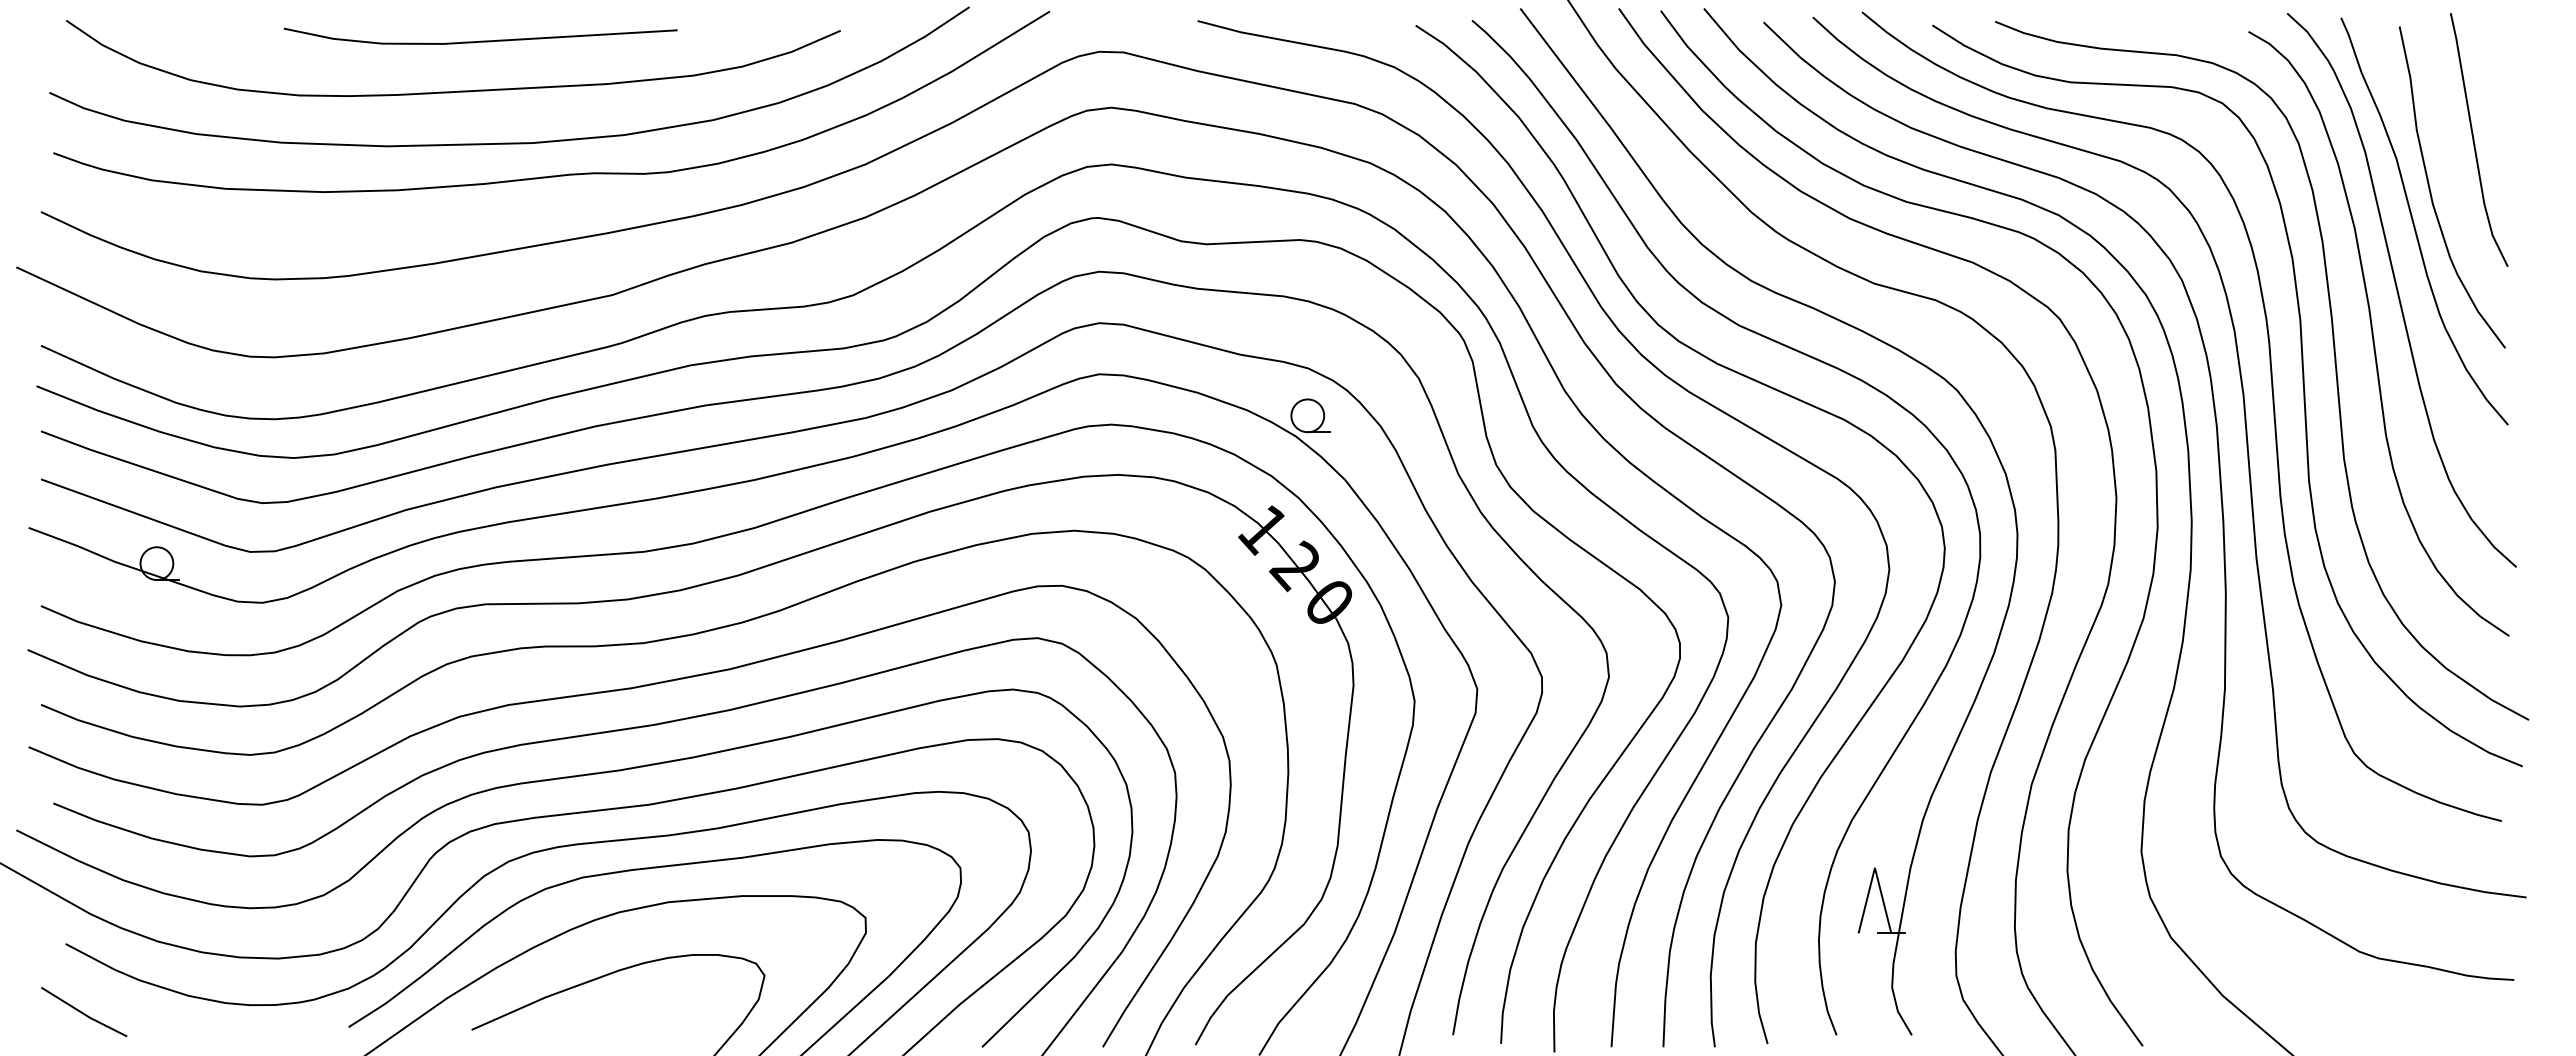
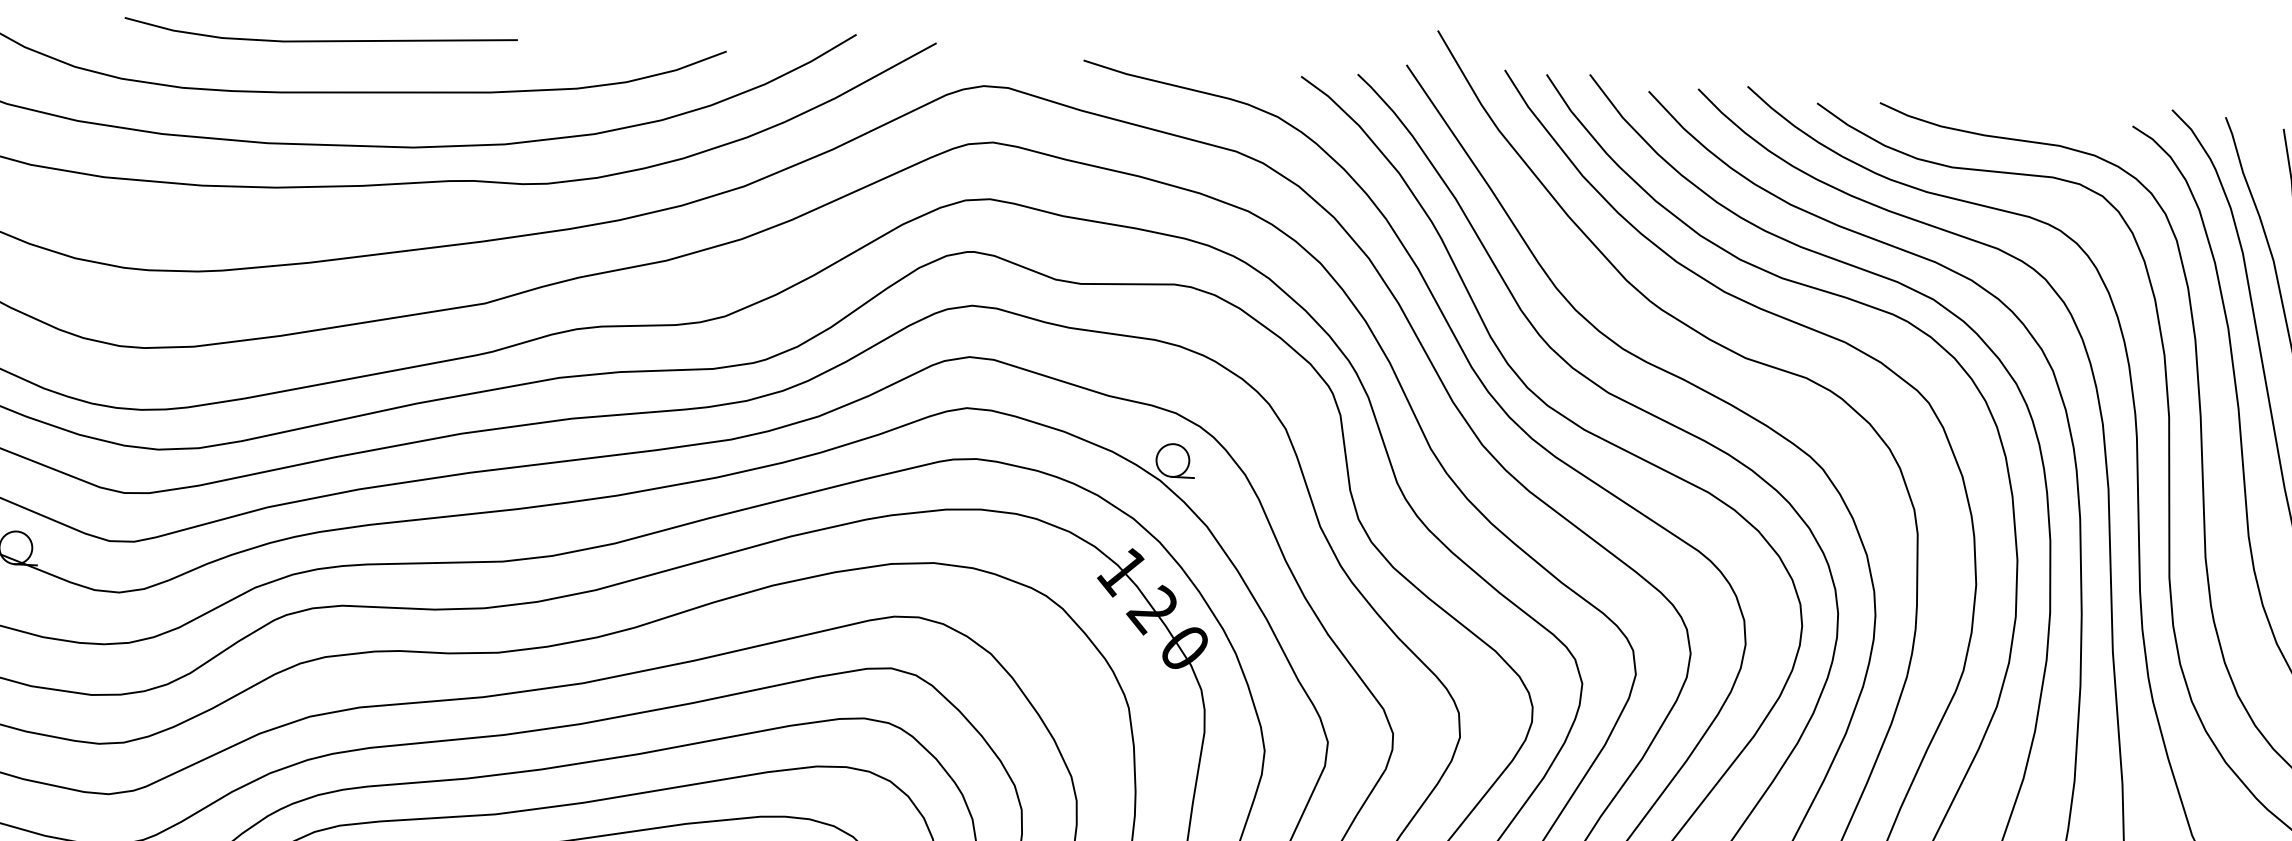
line: (480, 40) -> (320, 39), moved

